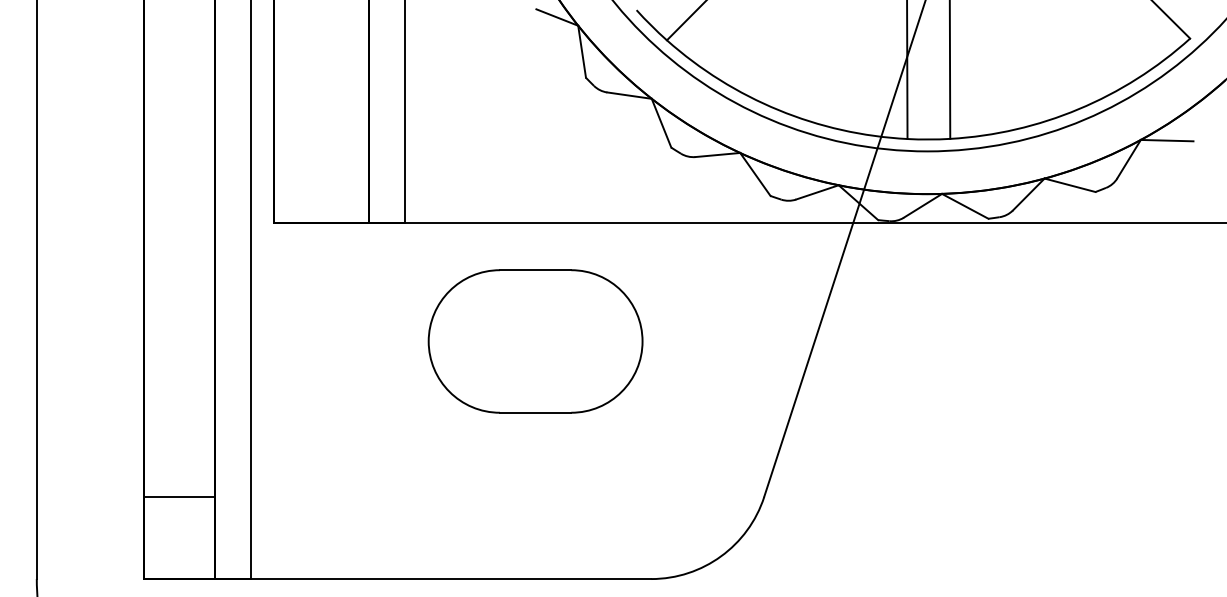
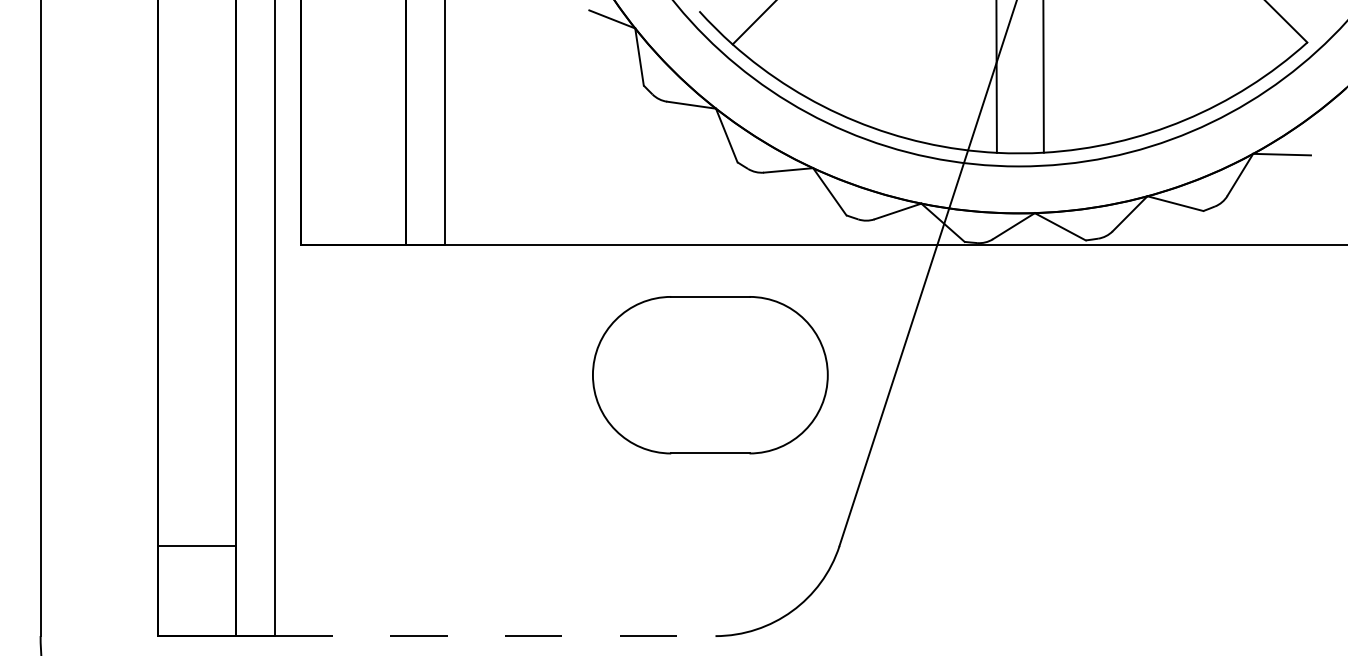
part: (535, 341) -> (710, 375), moved
line: (451, 579) -> (496, 636), solid -> dashed

